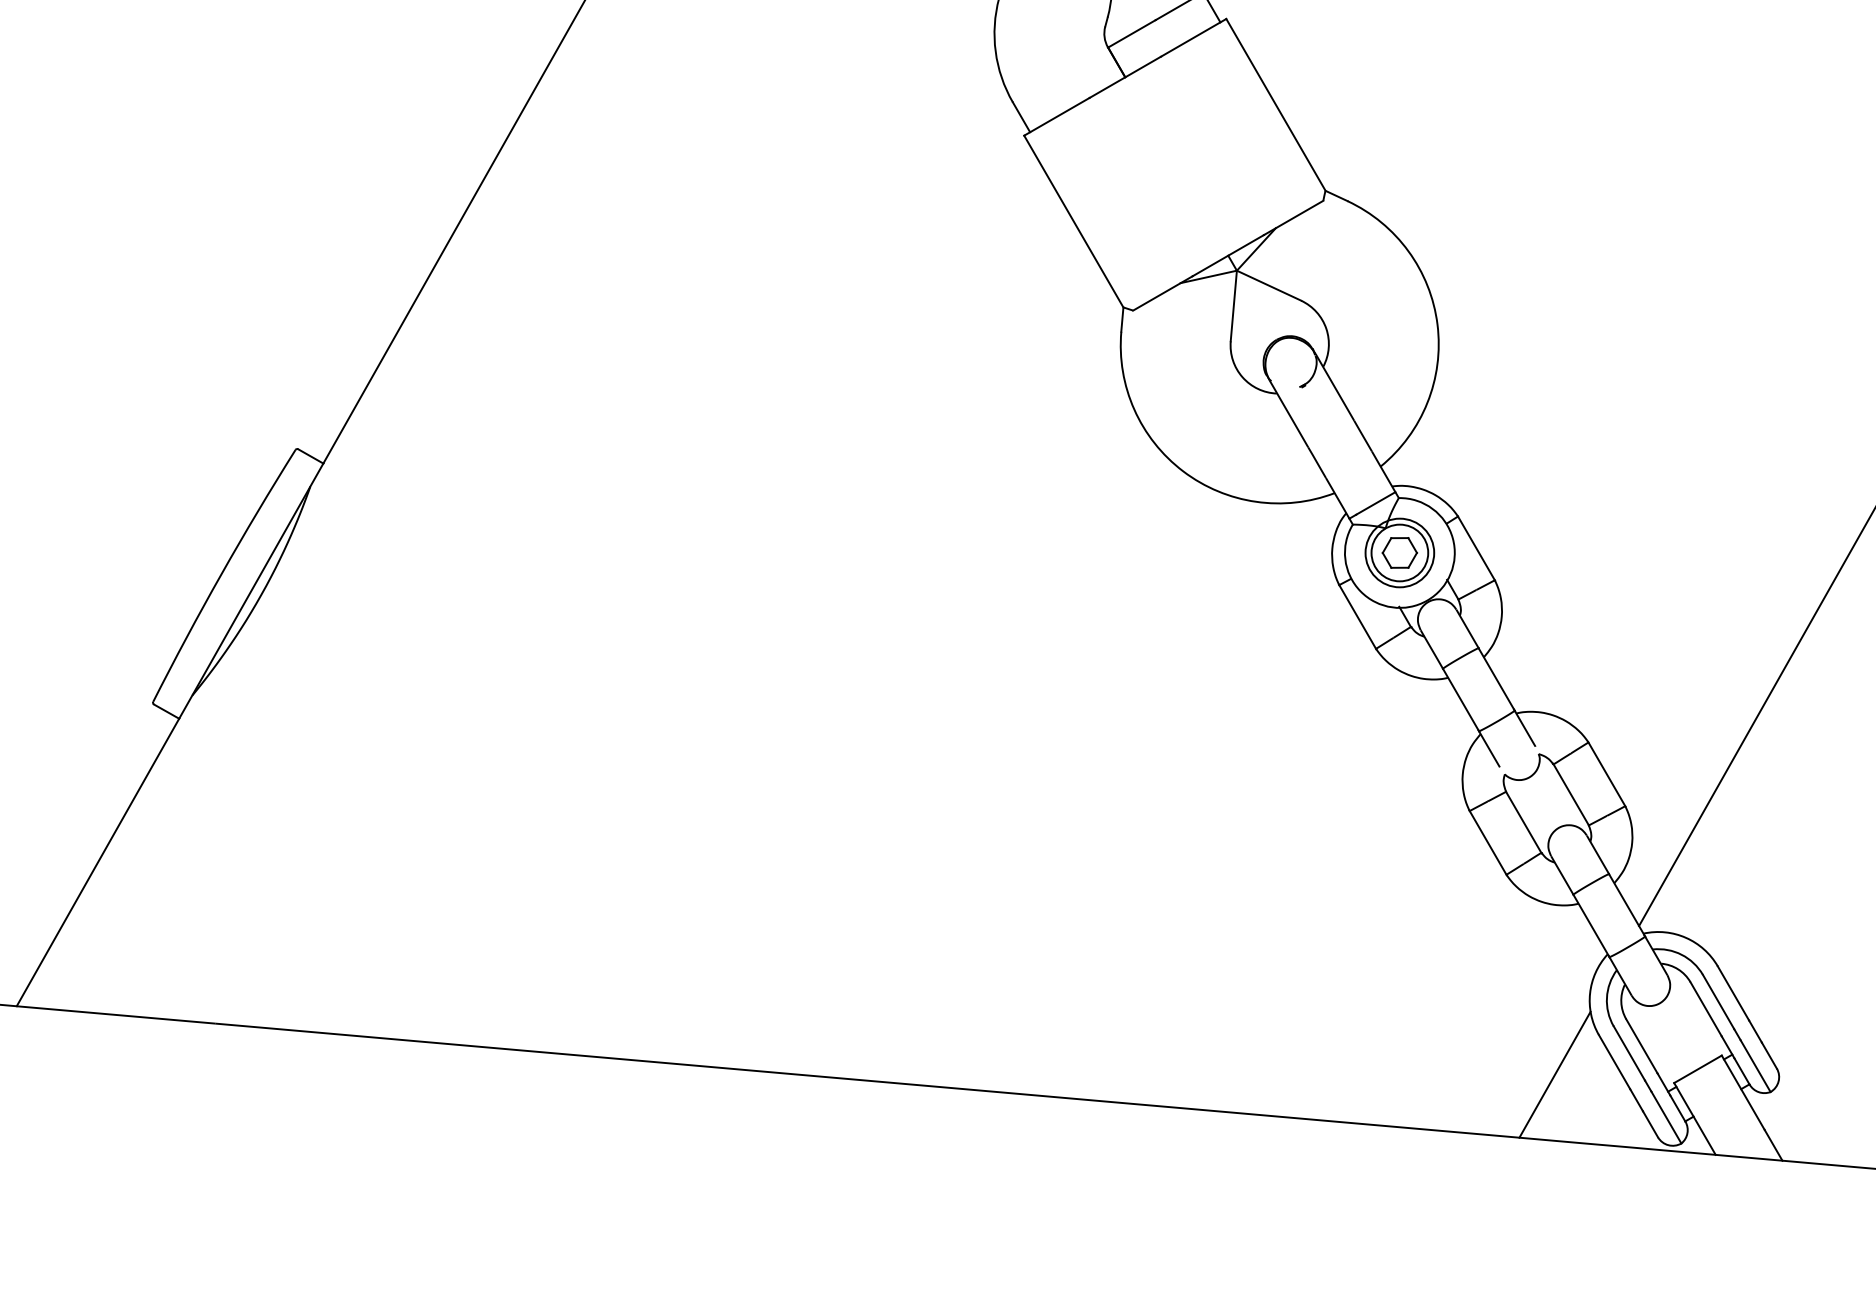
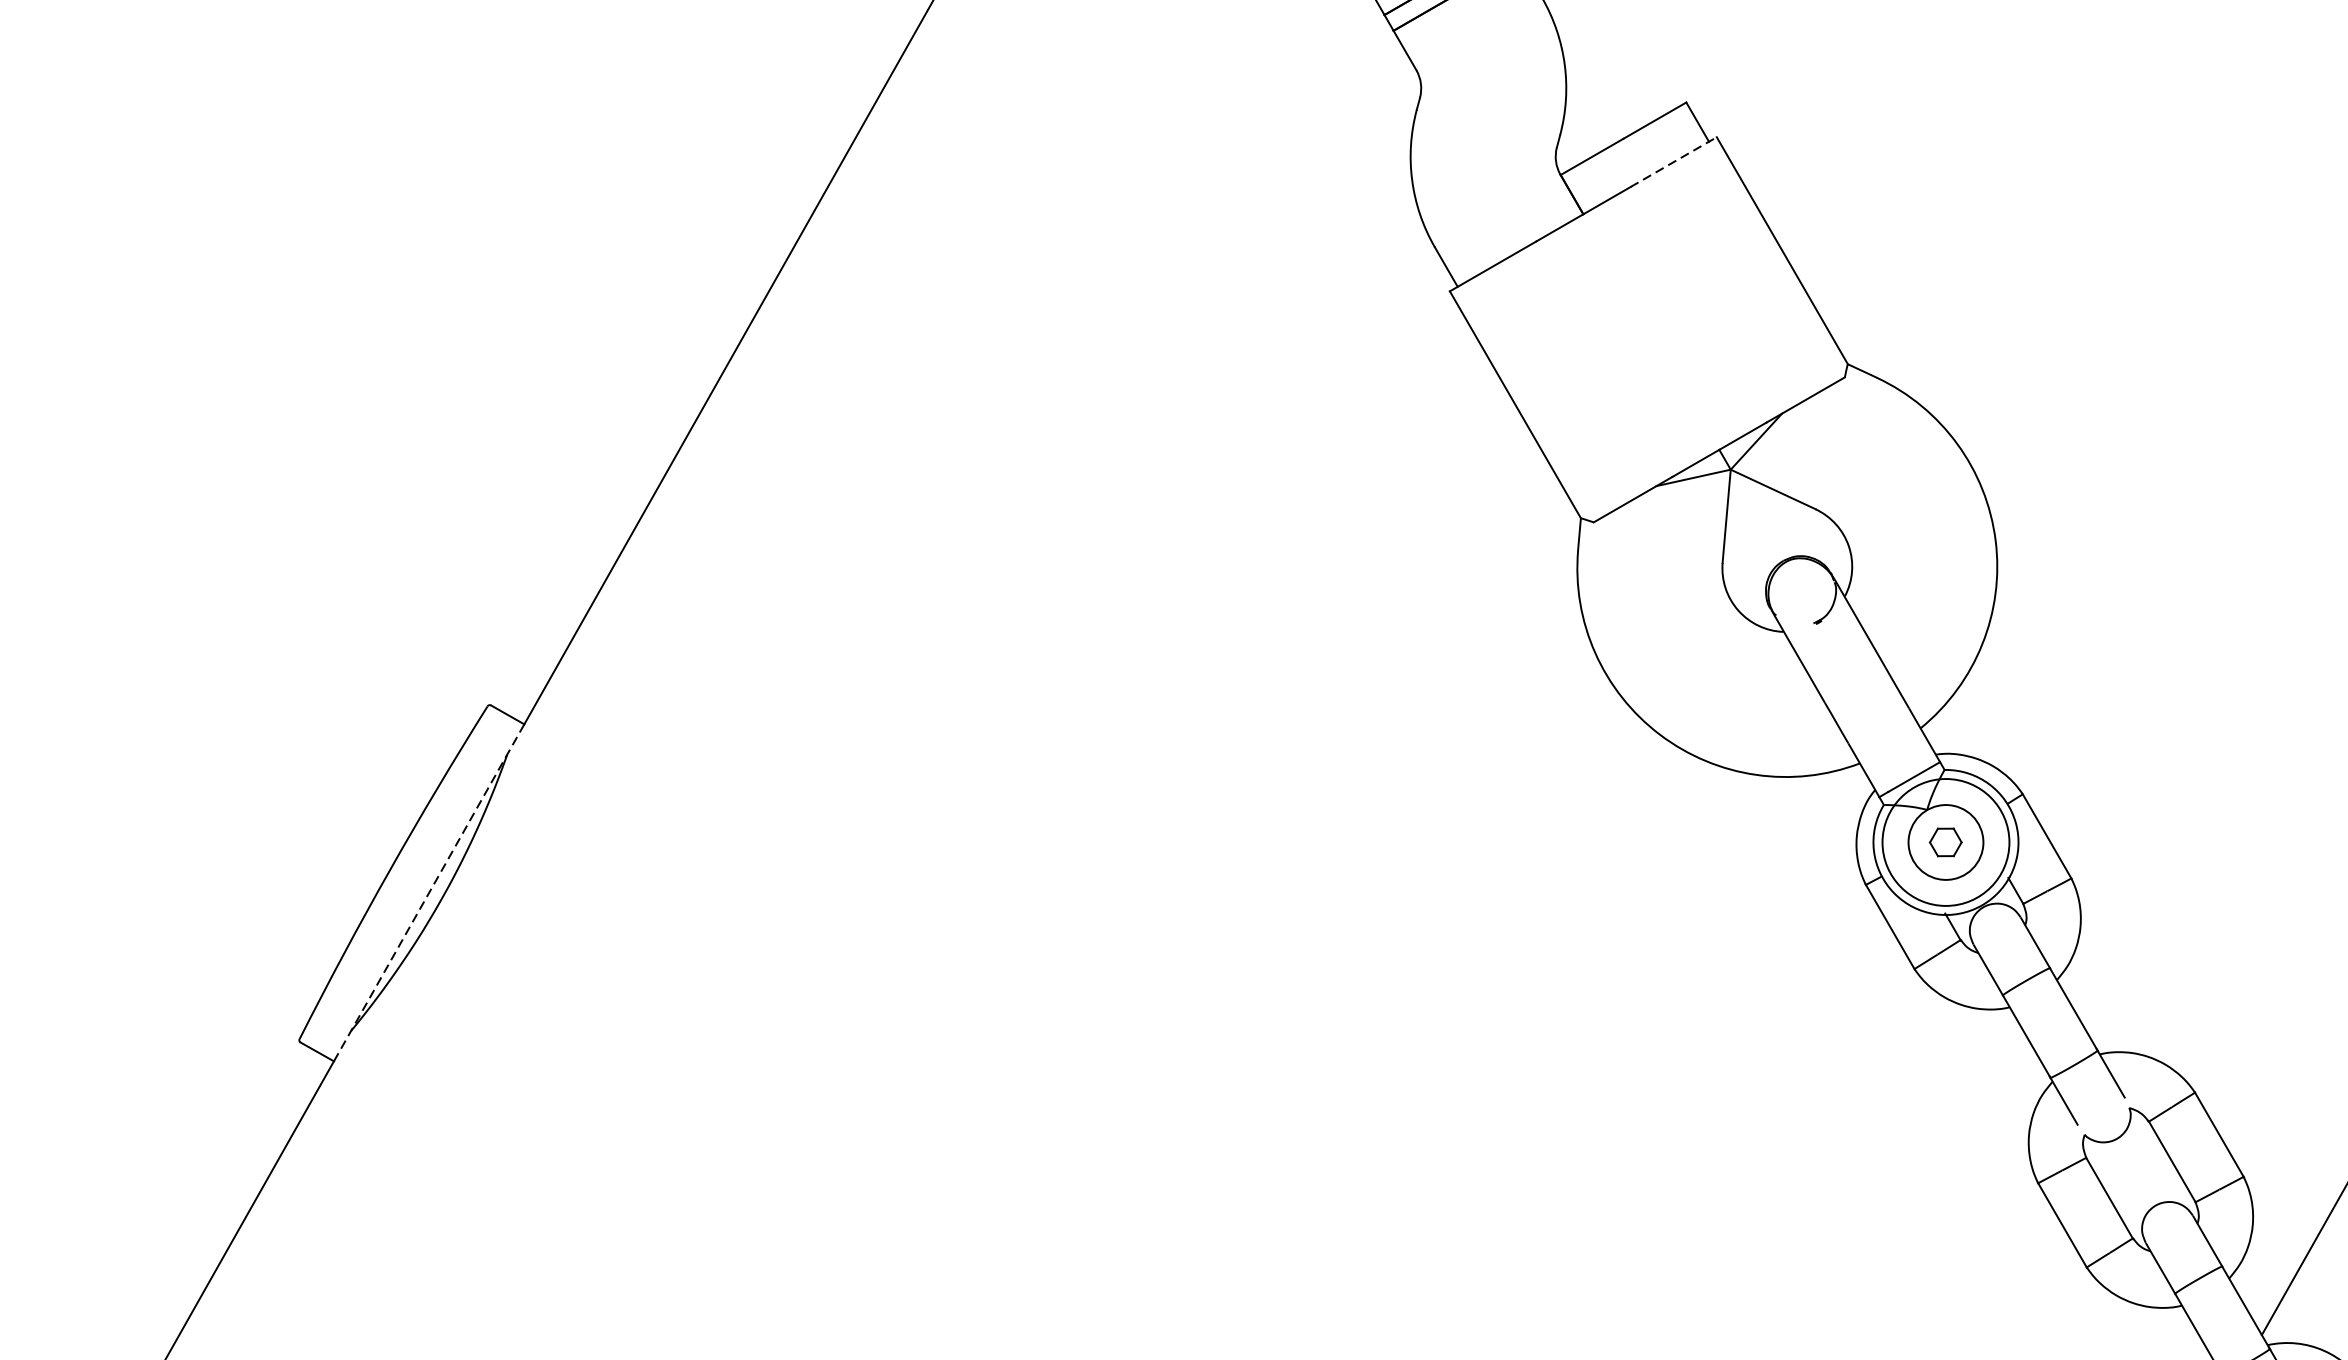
line: (1193, 37) -> (1673, 161), solid -> dashed
circle: (1399, 552) -> (1945, 841), size x1.4
part: (1399, 552) -> (1945, 841), size x0.7
line: (251, 591) -> (429, 893), solid -> dashed

